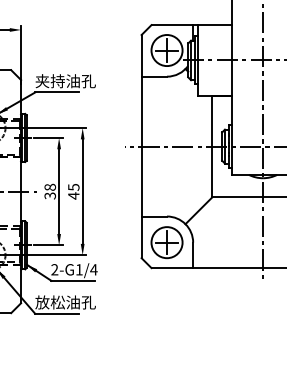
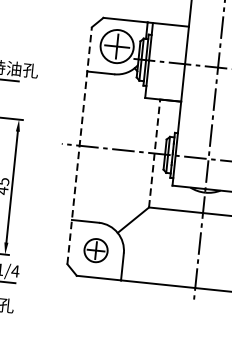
line: (141, 146) -> (79, 145), solid -> dashed
line: (212, 146) -> (154, 153), solid -> dashed
part: (166, 242) -> (95, 250), size x0.7

